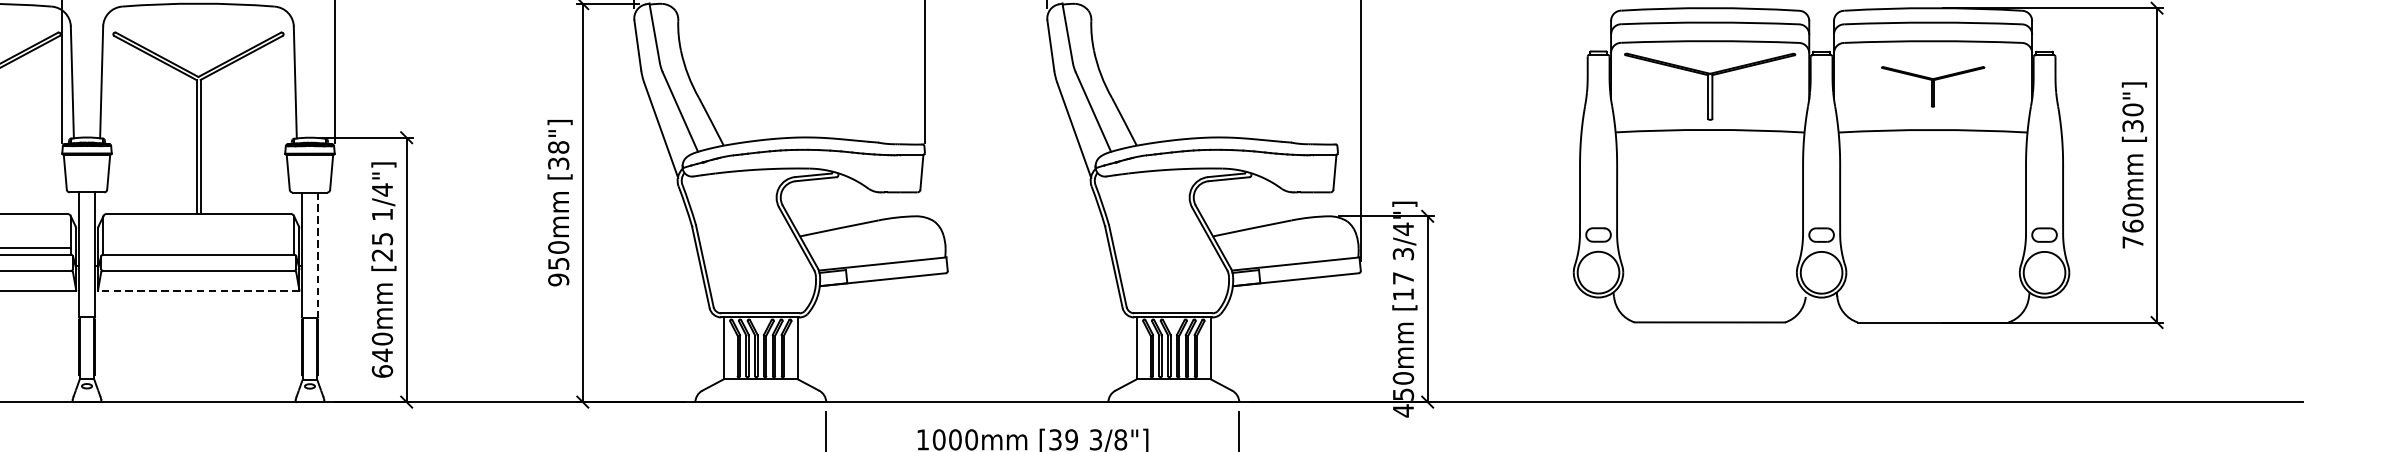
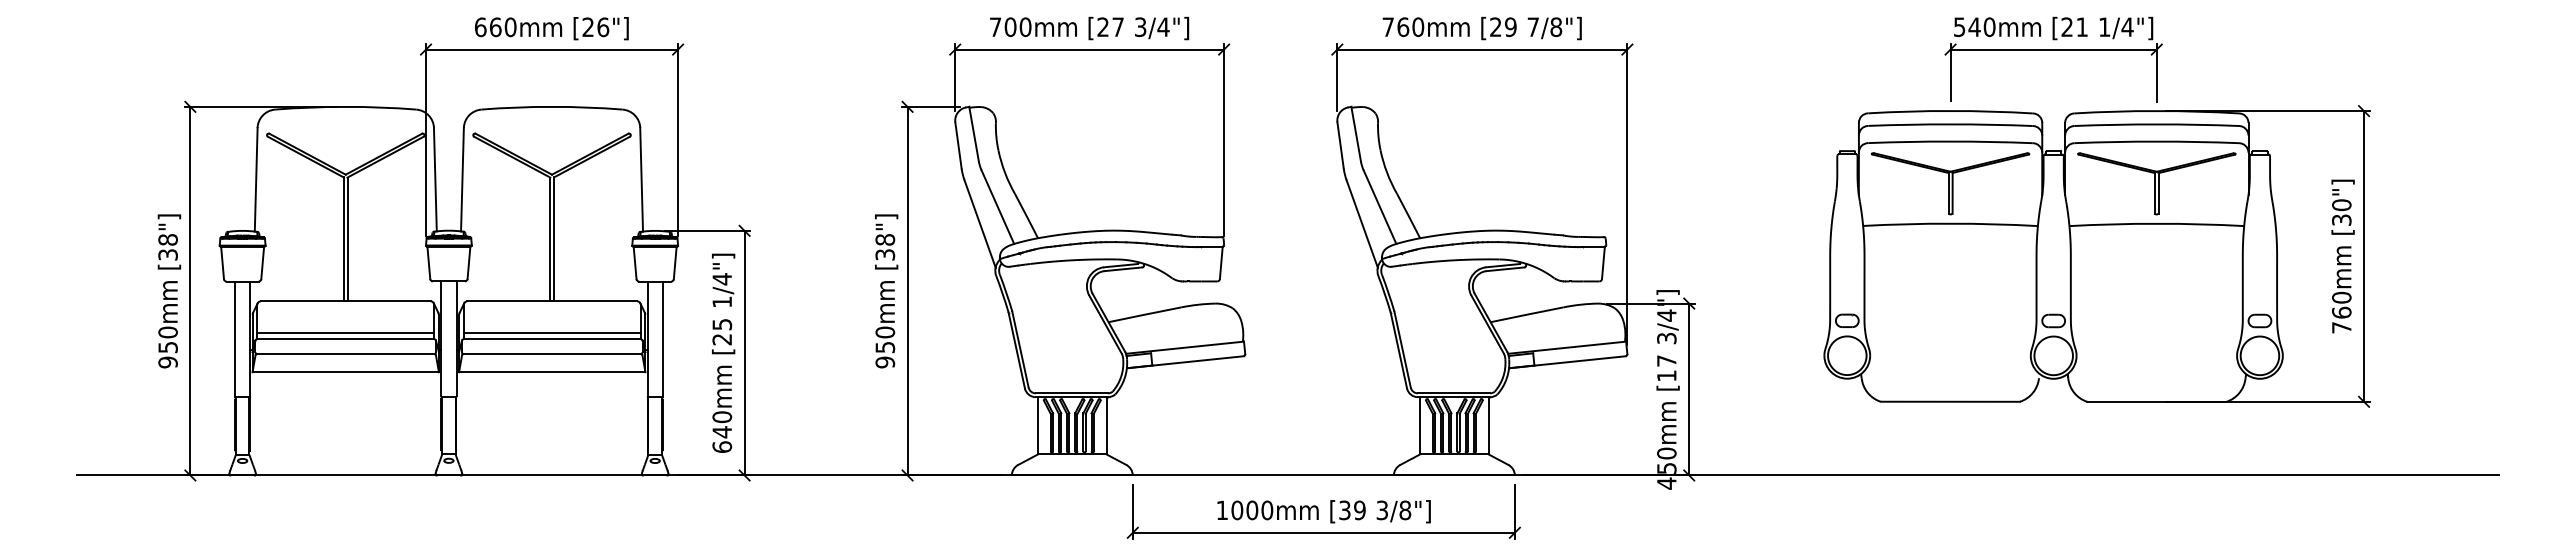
part: (1932, 86) -> (2156, 183), size x1.67
line: (197, 247) -> (551, 332), added
line: (317, 255) -> (662, 339), dashed -> solid
line: (197, 290) -> (551, 372), dashed -> solid

